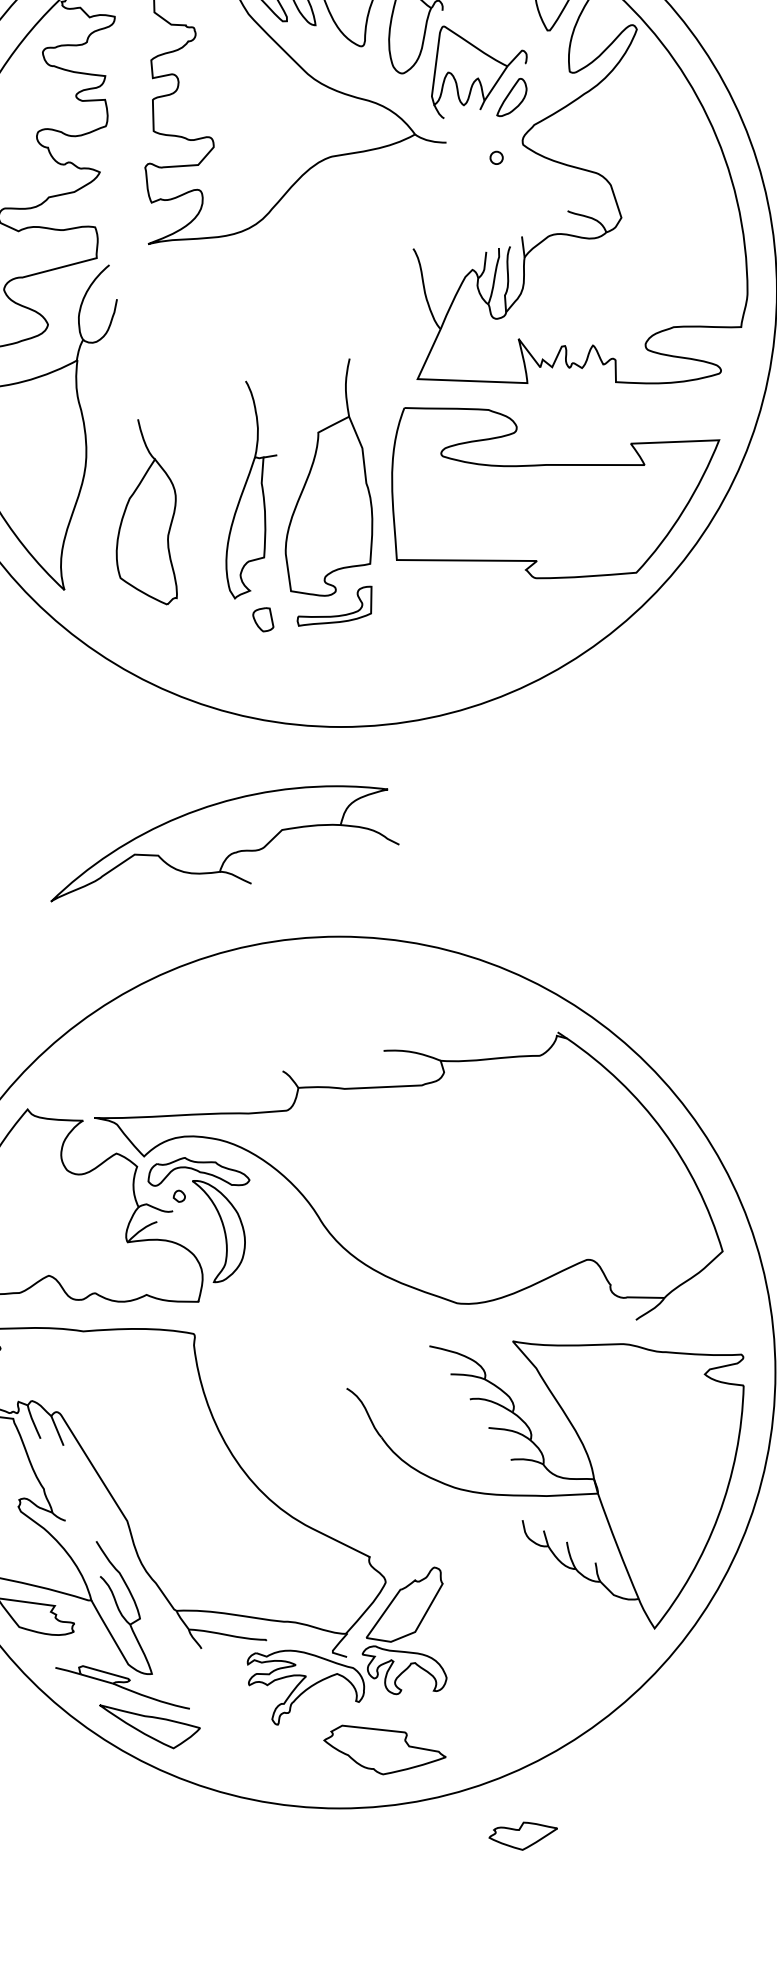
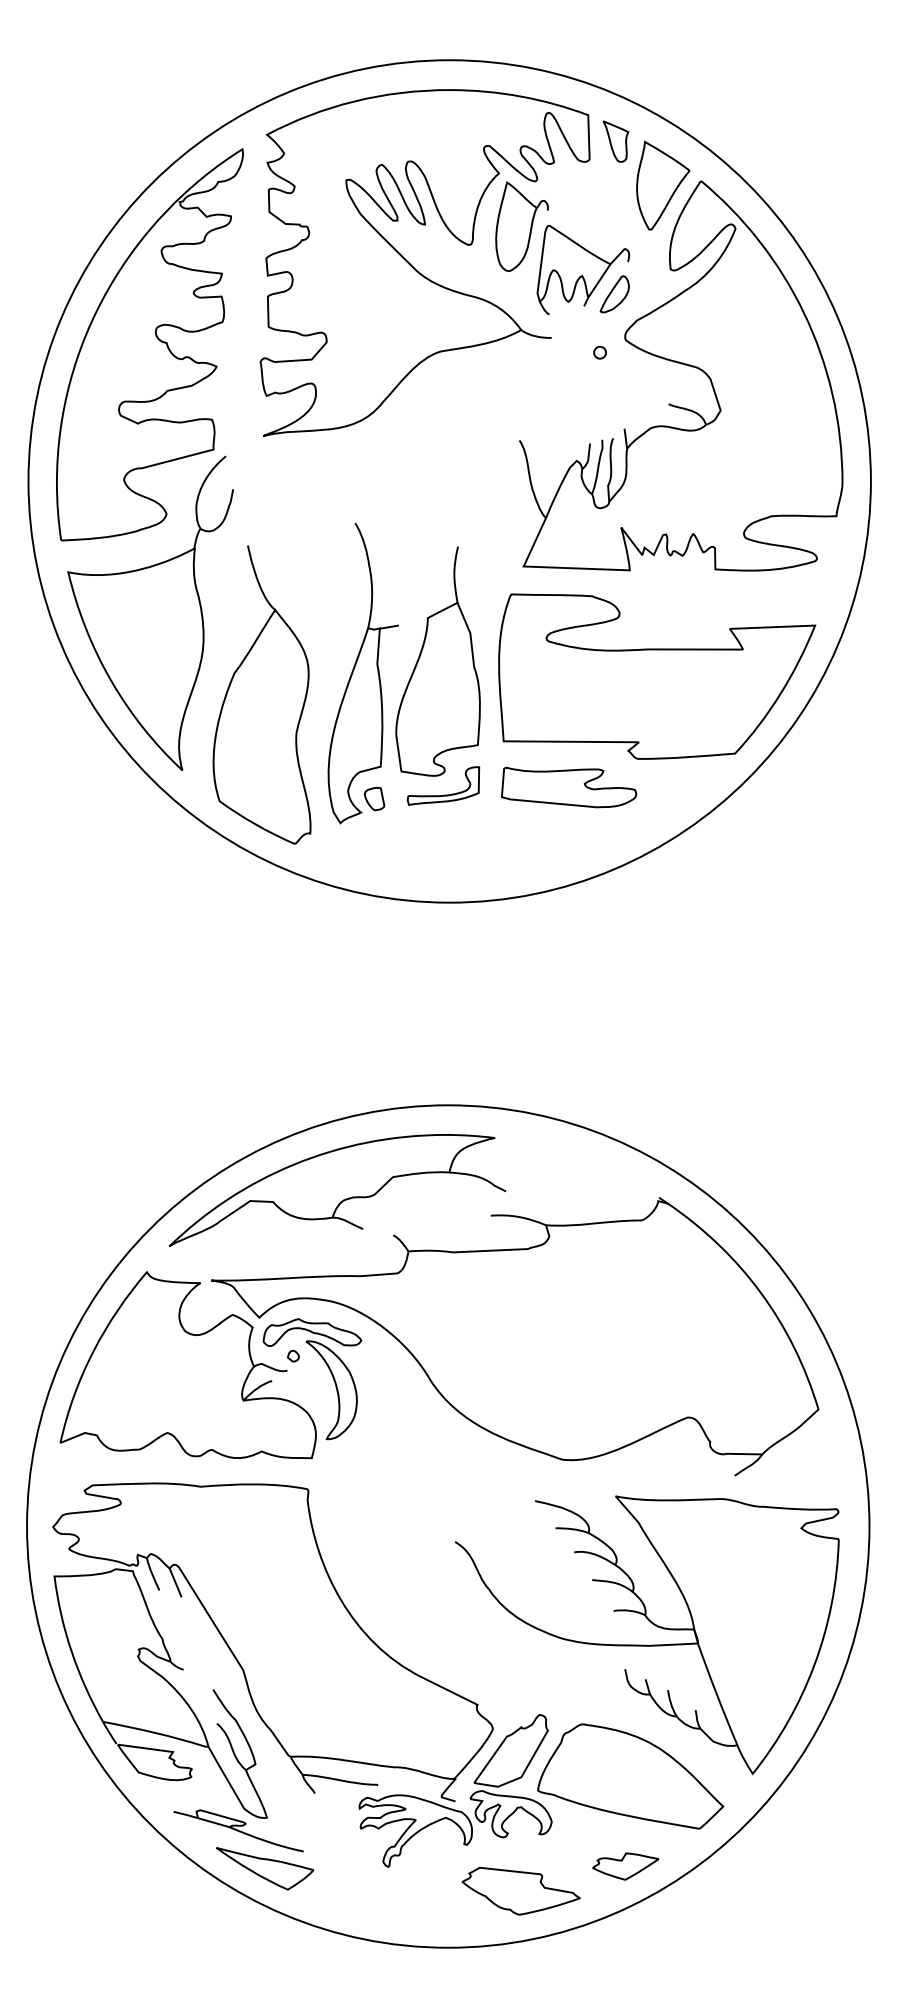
part: (250, 489) -> (362, 673), size x1.43
part: (146, 511) -> (261, 694), size x1.67
part: (465, 607) -> (569, 787), added
part: (224, 843) -> (337, 1190), moved
part: (528, 1631) -> (630, 1776), added
part: (384, 1749) -> (520, 1890), moved
part: (522, 1836) -> (625, 1866), moved

